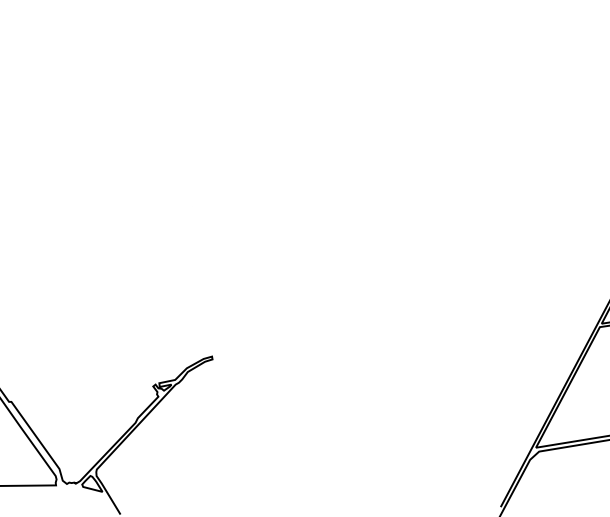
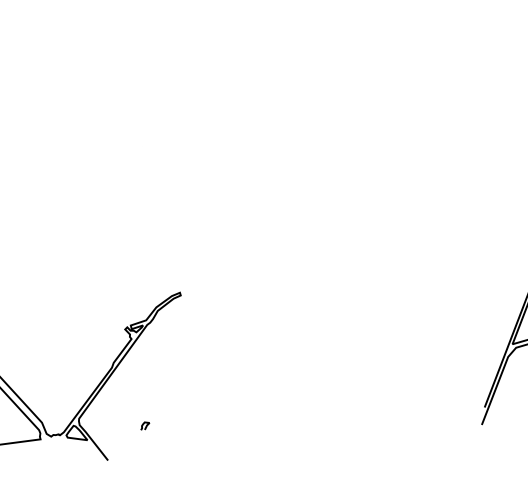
curve: (162, 484) -> (146, 425), added

